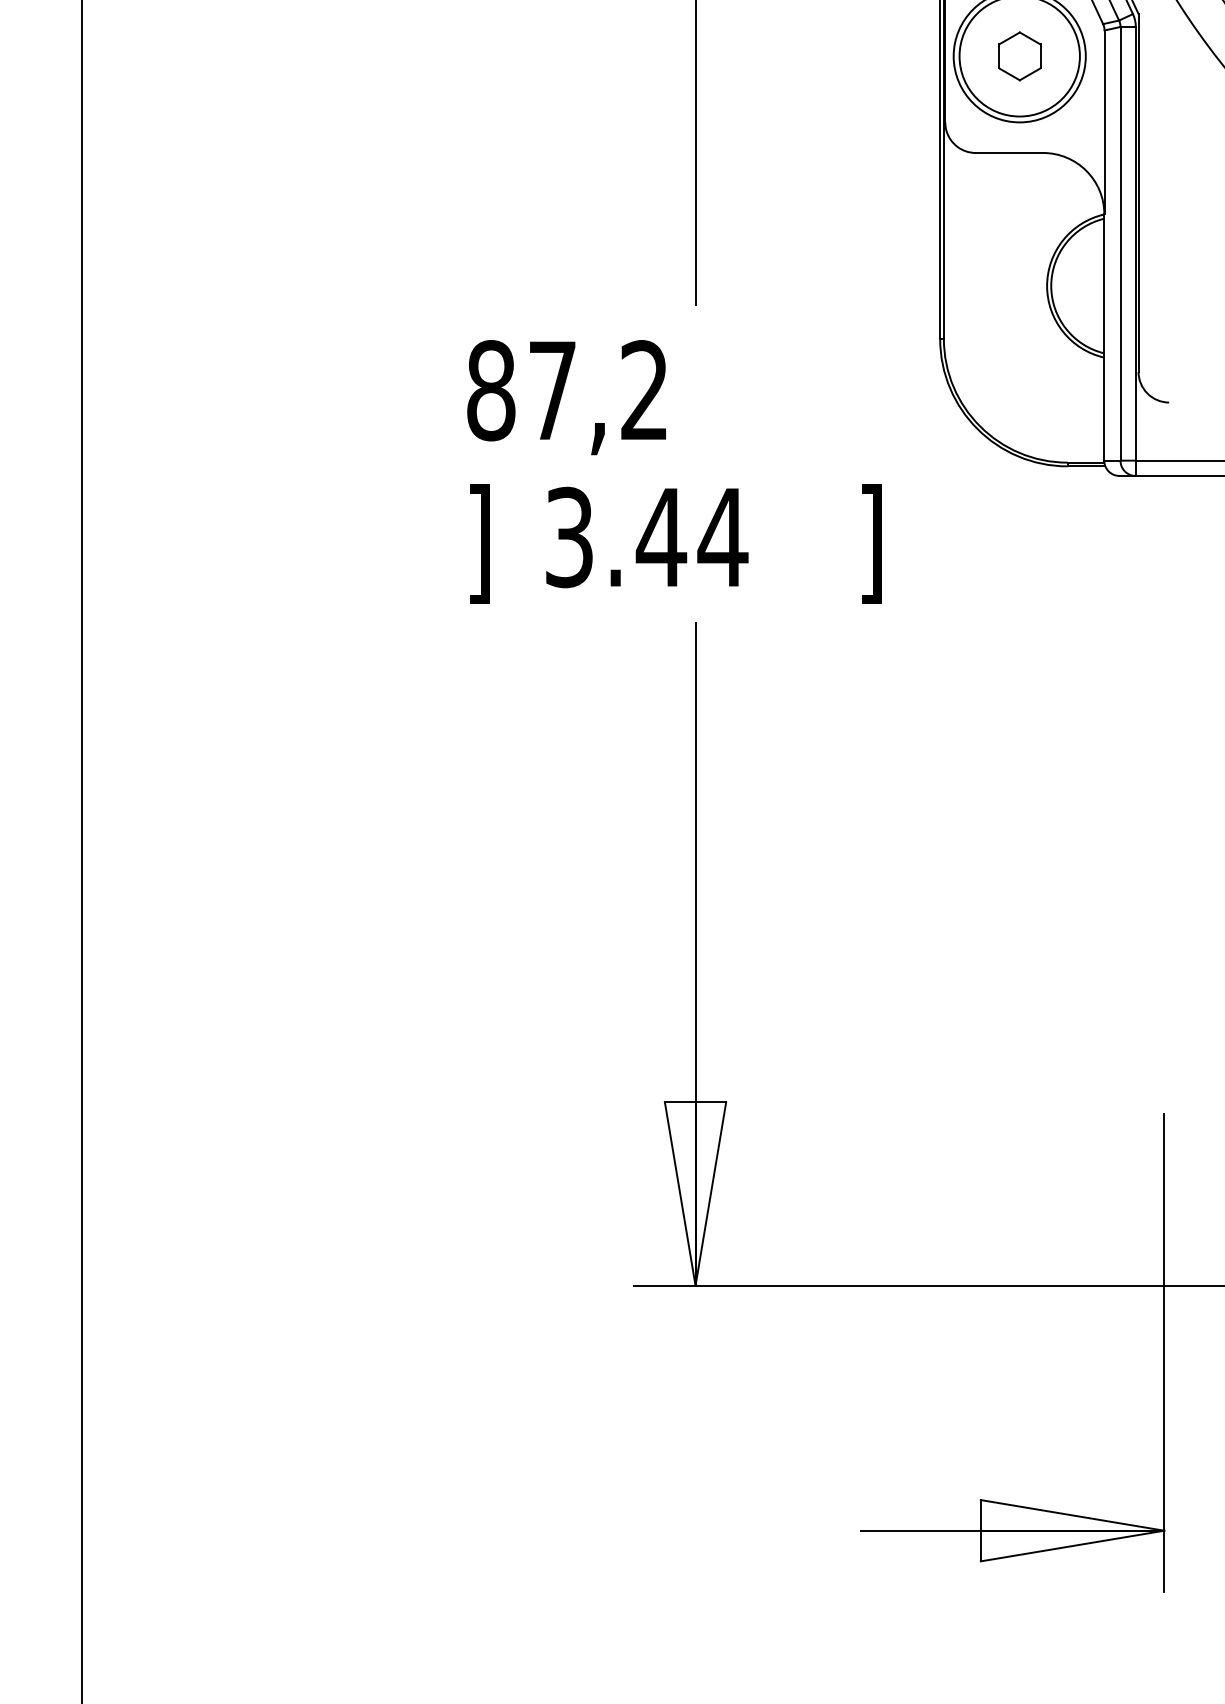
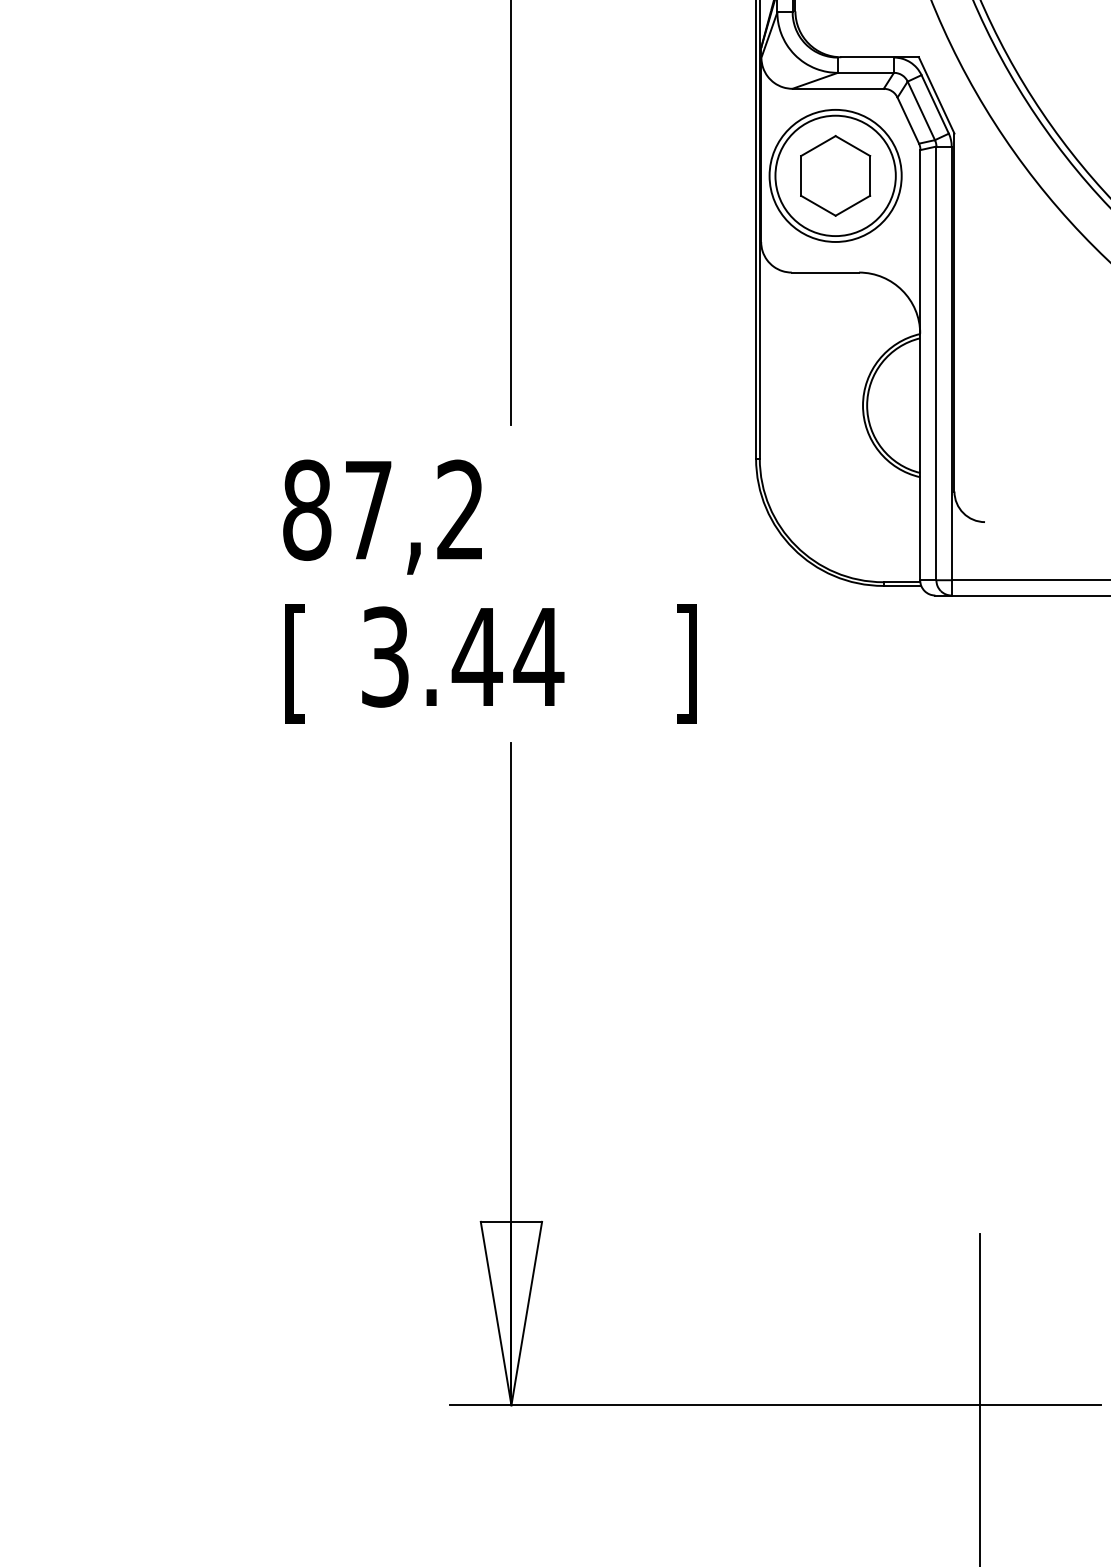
part: (1019, 56) -> (835, 176), size x1.67
text: (479, 543) -> (295, 663), ] -> [

